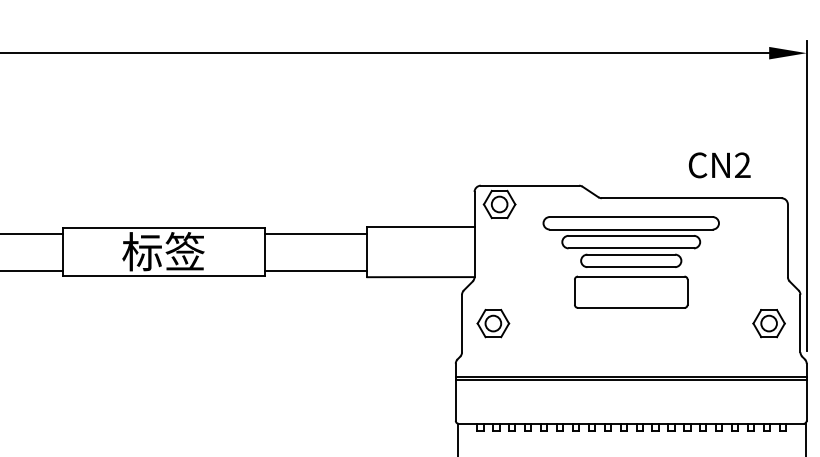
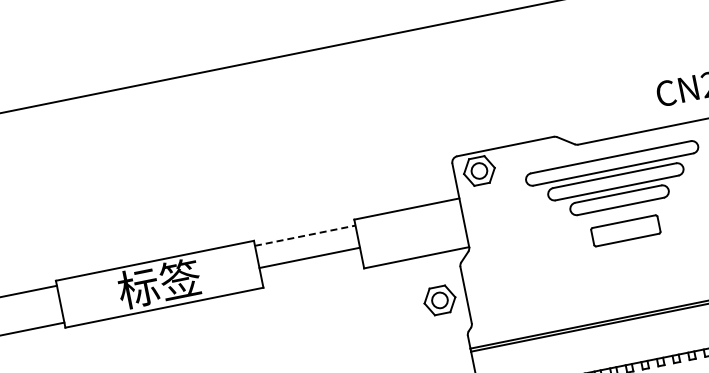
line: (316, 233) -> (305, 235), solid -> dashed
line: (315, 271) -> (309, 258), moved
part: (631, 291) -> (625, 230), size x0.6
part: (493, 323) -> (440, 300), moved

